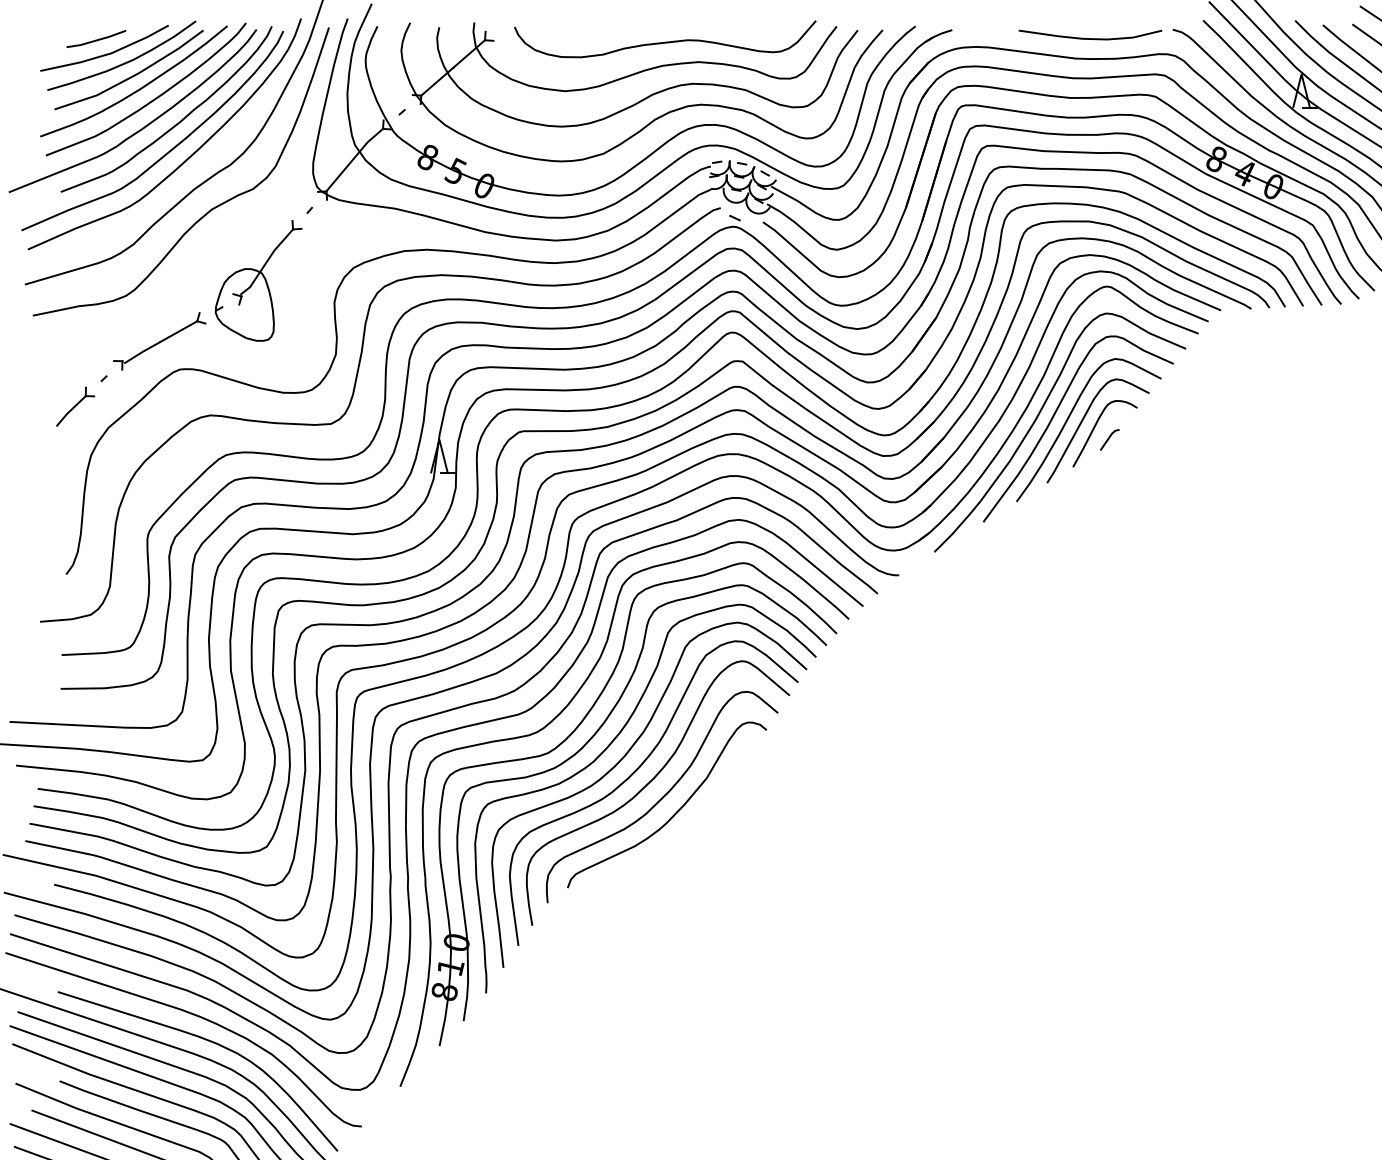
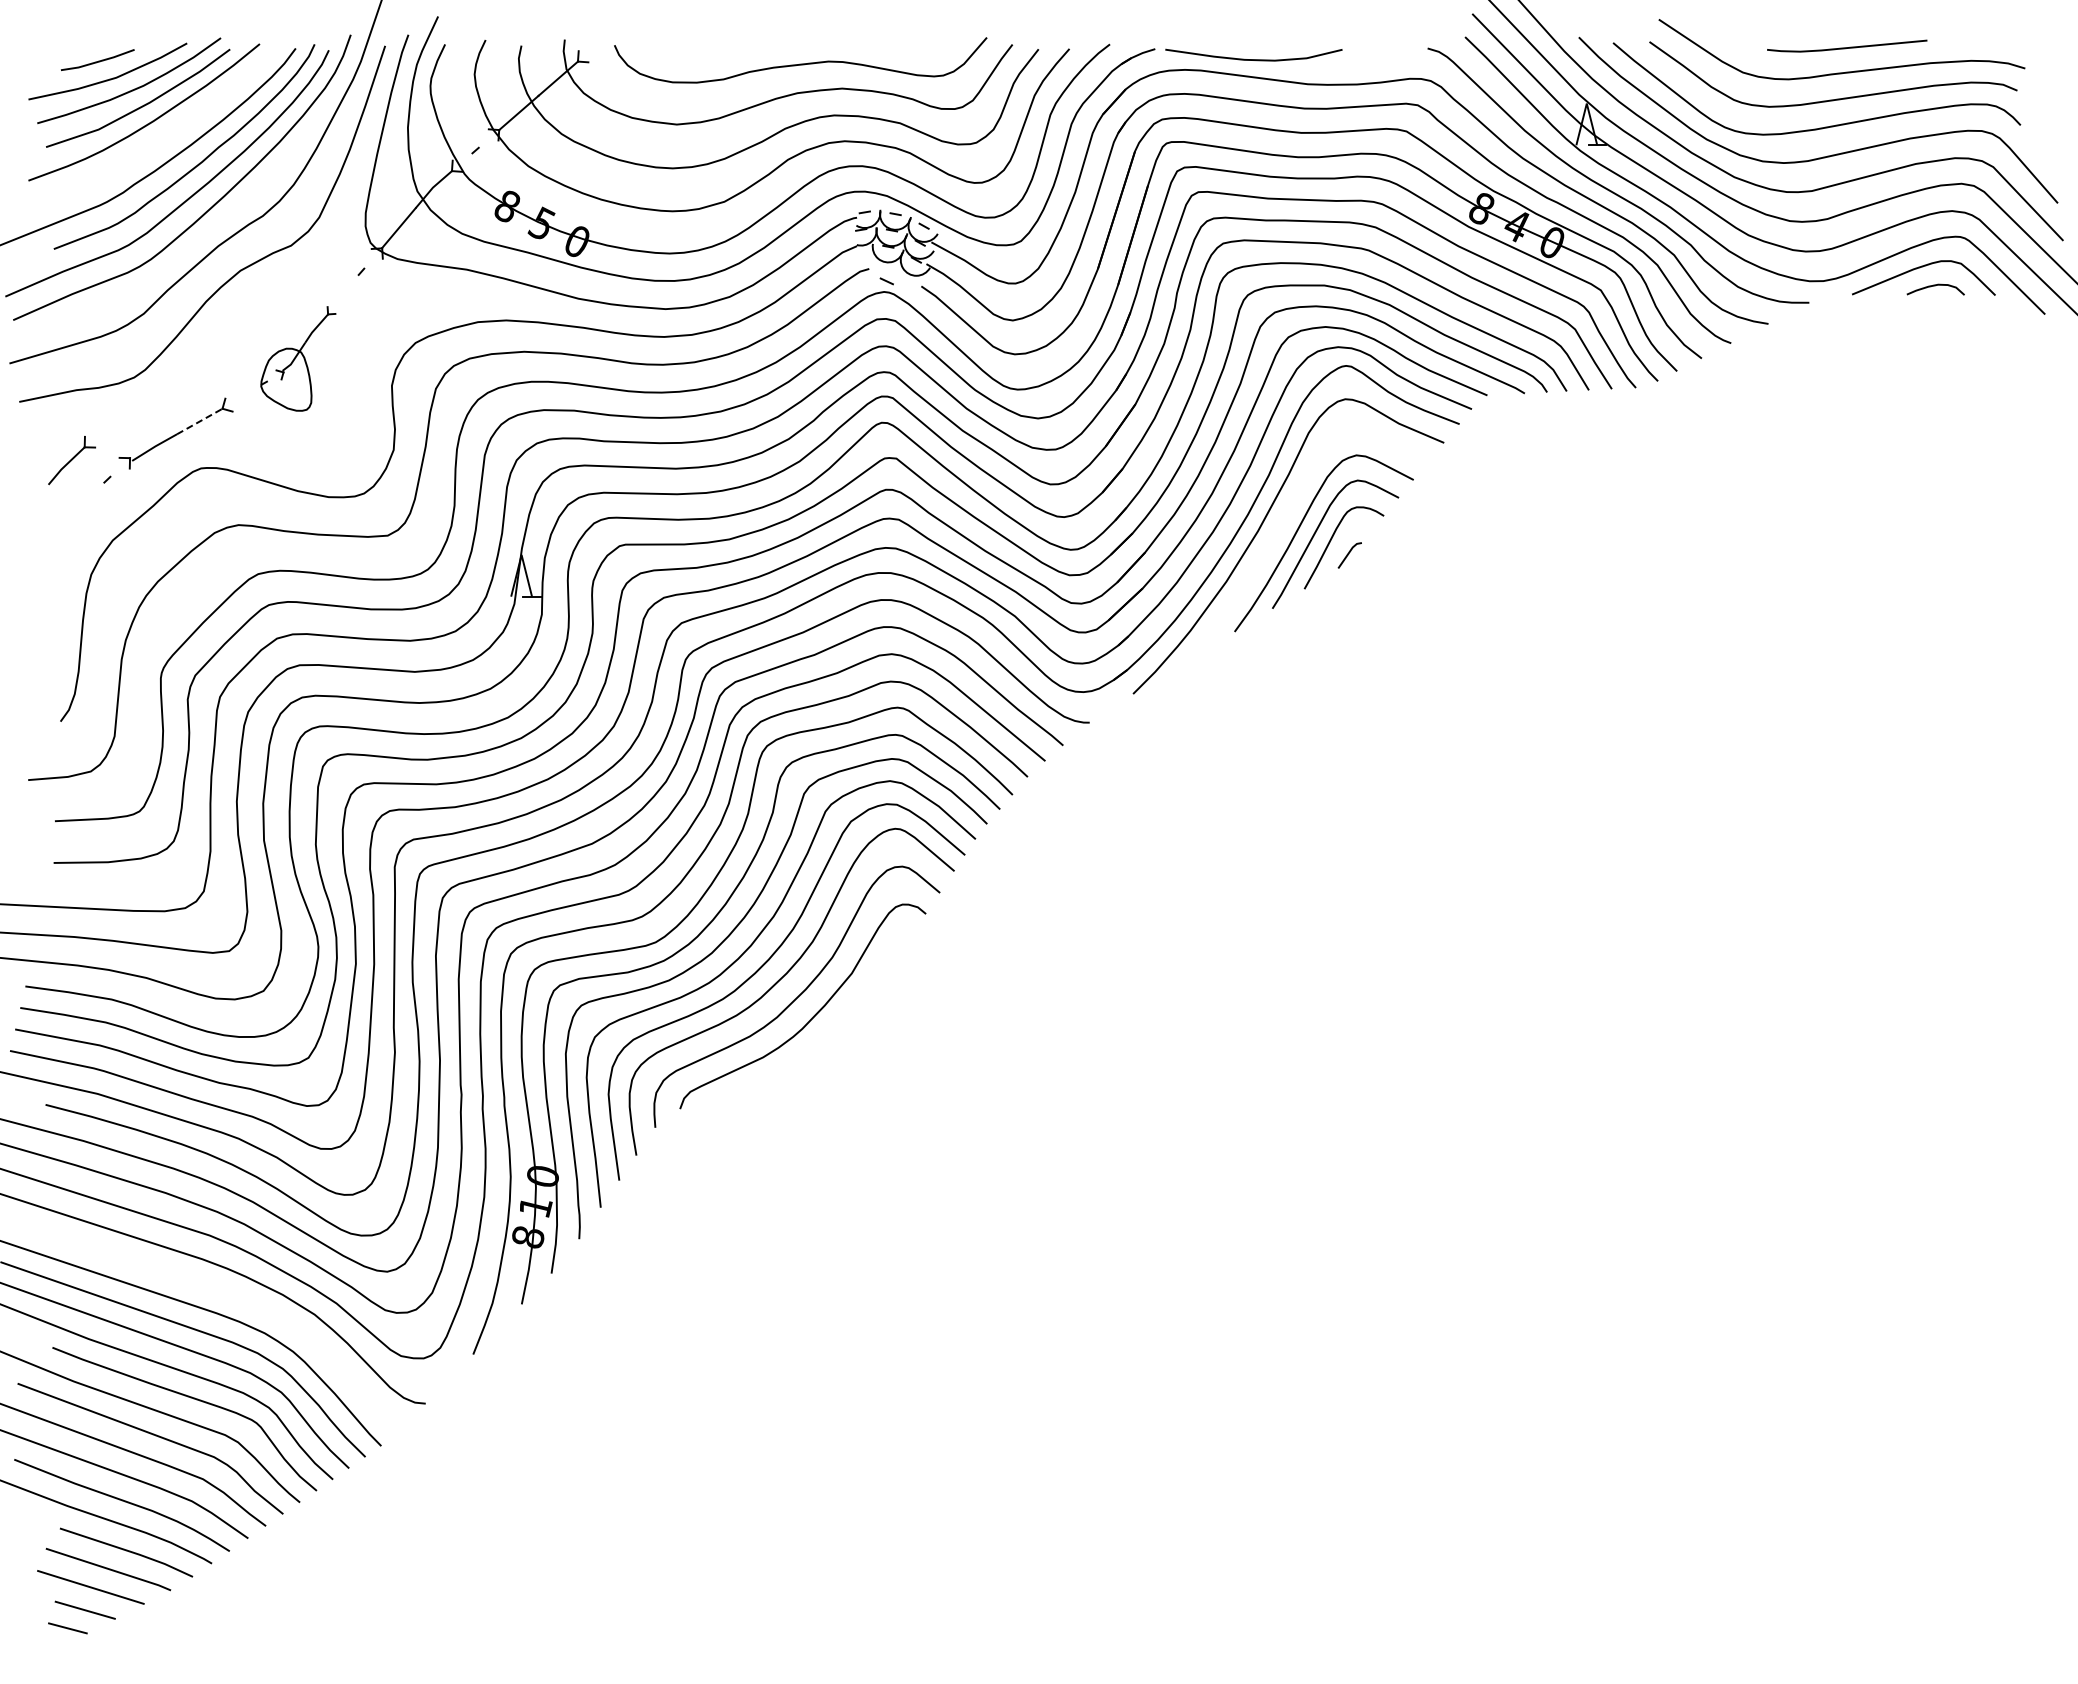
curve: (1090, 38) -> (1253, 59), moved
curve: (154, 98) -> (169, 133), removed
part: (258, 280) -> (298, 358), size x0.7
line: (179, 331) -> (200, 421), solid -> dashed
part: (75, 406) -> (71, 460), moved
curve: (1055, 414) -> (1282, 524), removed
curve: (210, 1042) -> (238, 1299), removed

